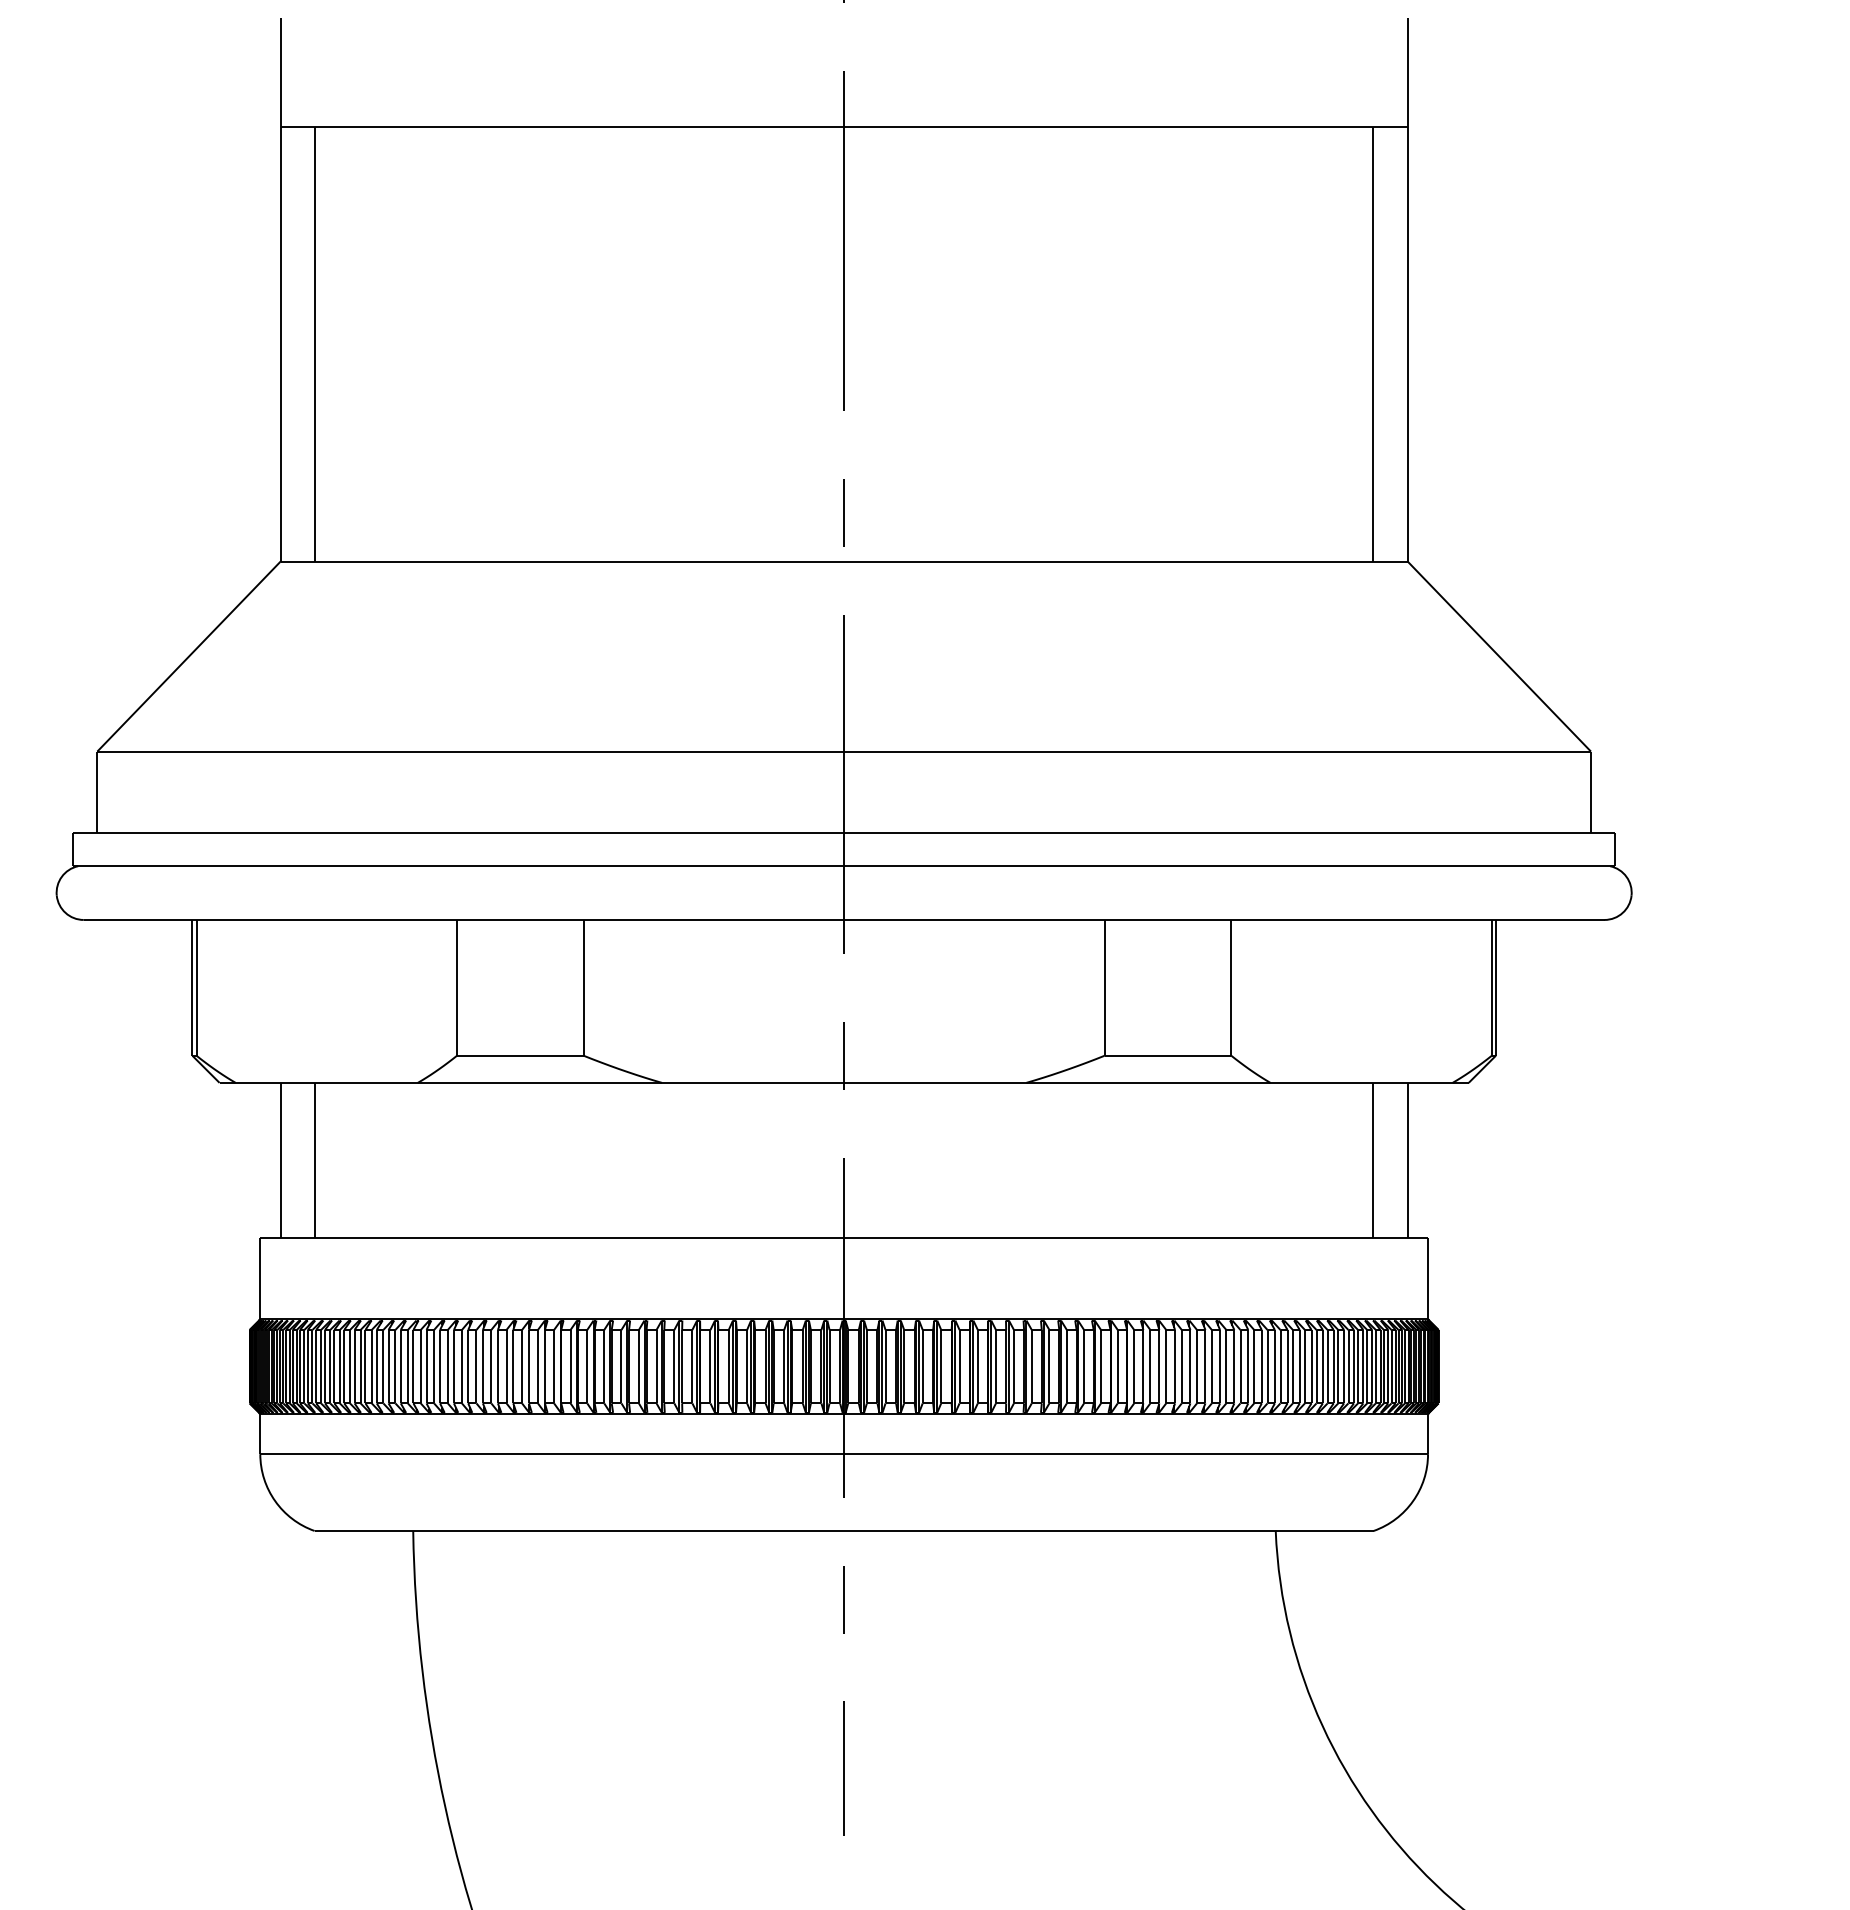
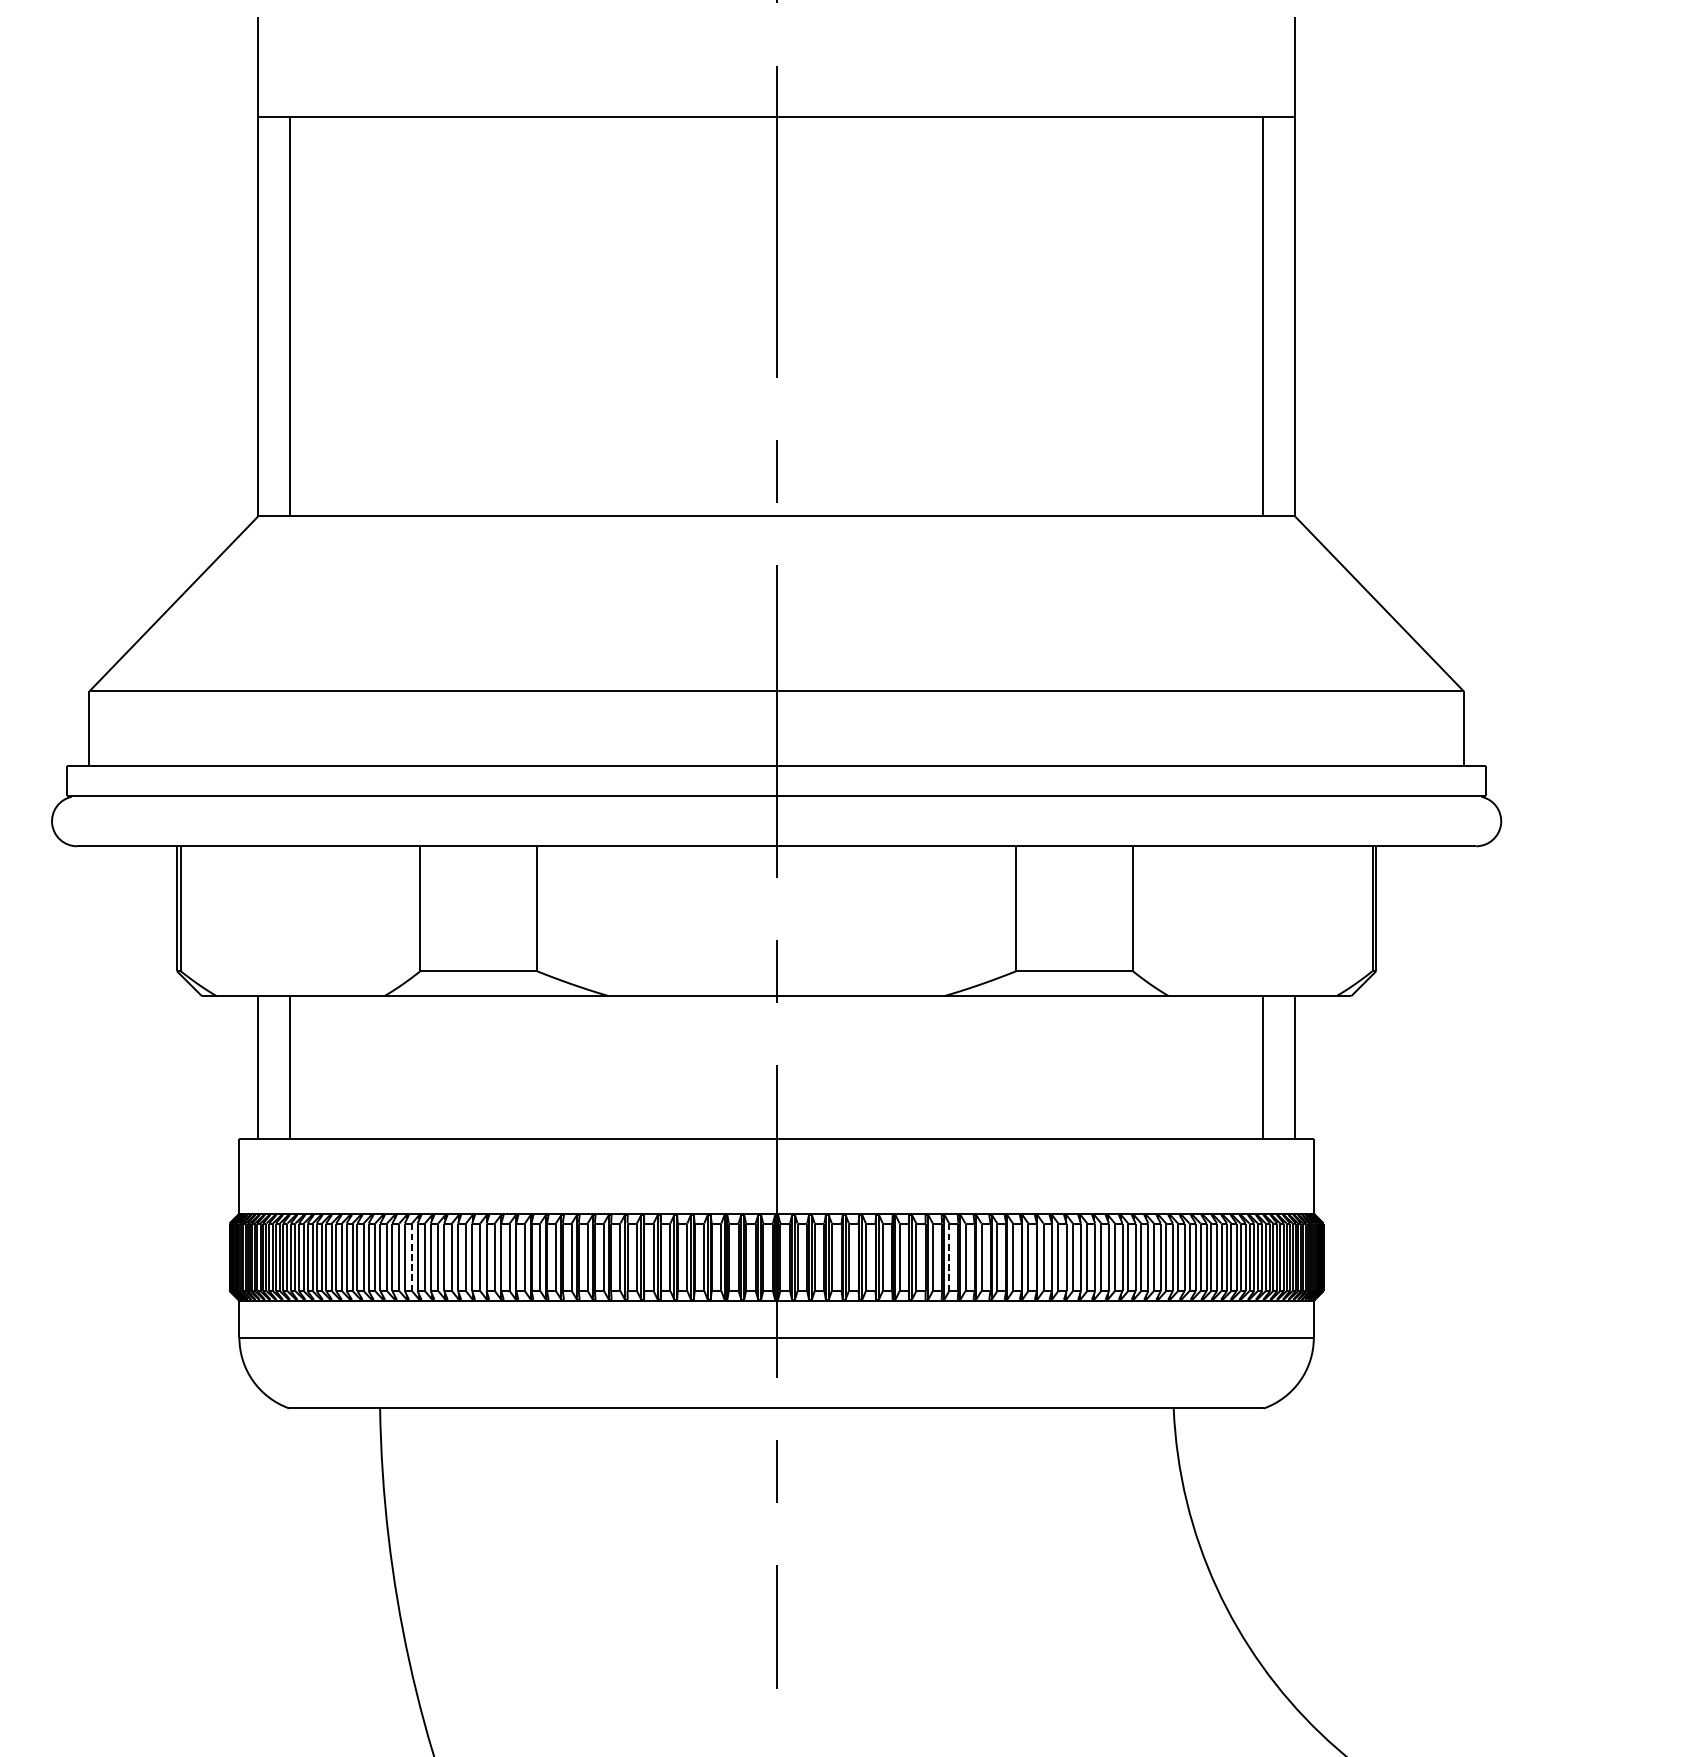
line: (447, 1366) -> (411, 1257), solid -> dashed
line: (1031, 1366) -> (948, 1257), solid -> dashed

